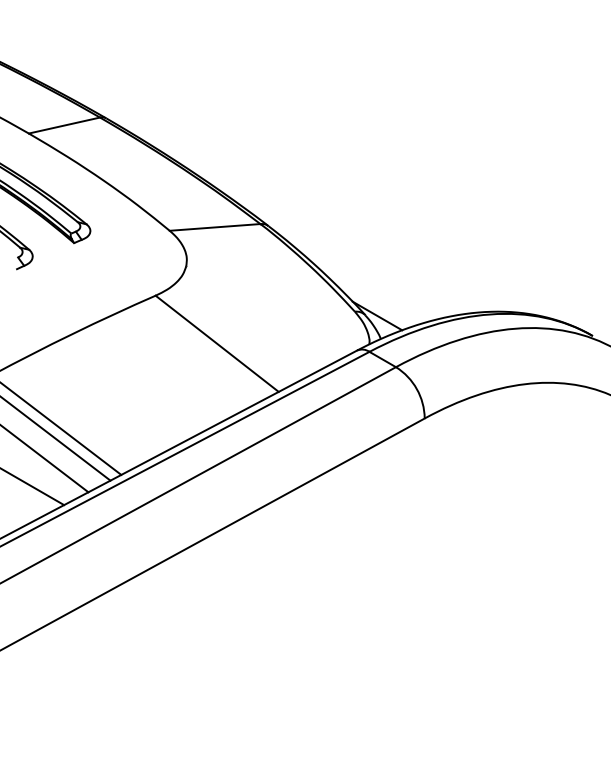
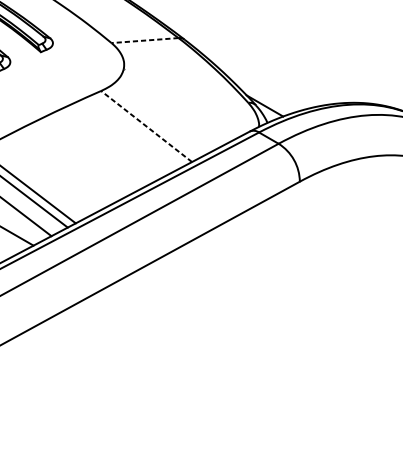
line: (214, 227) -> (144, 40), solid -> dashed
line: (216, 343) -> (146, 126), solid -> dashed

